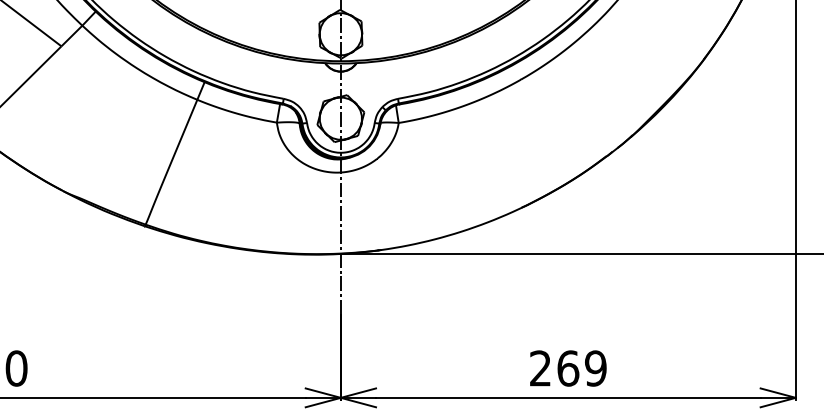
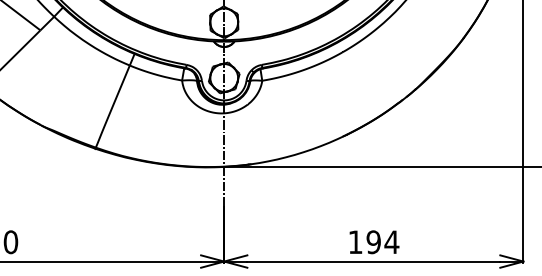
text: (567, 368) -> (373, 242), 269 -> 194

